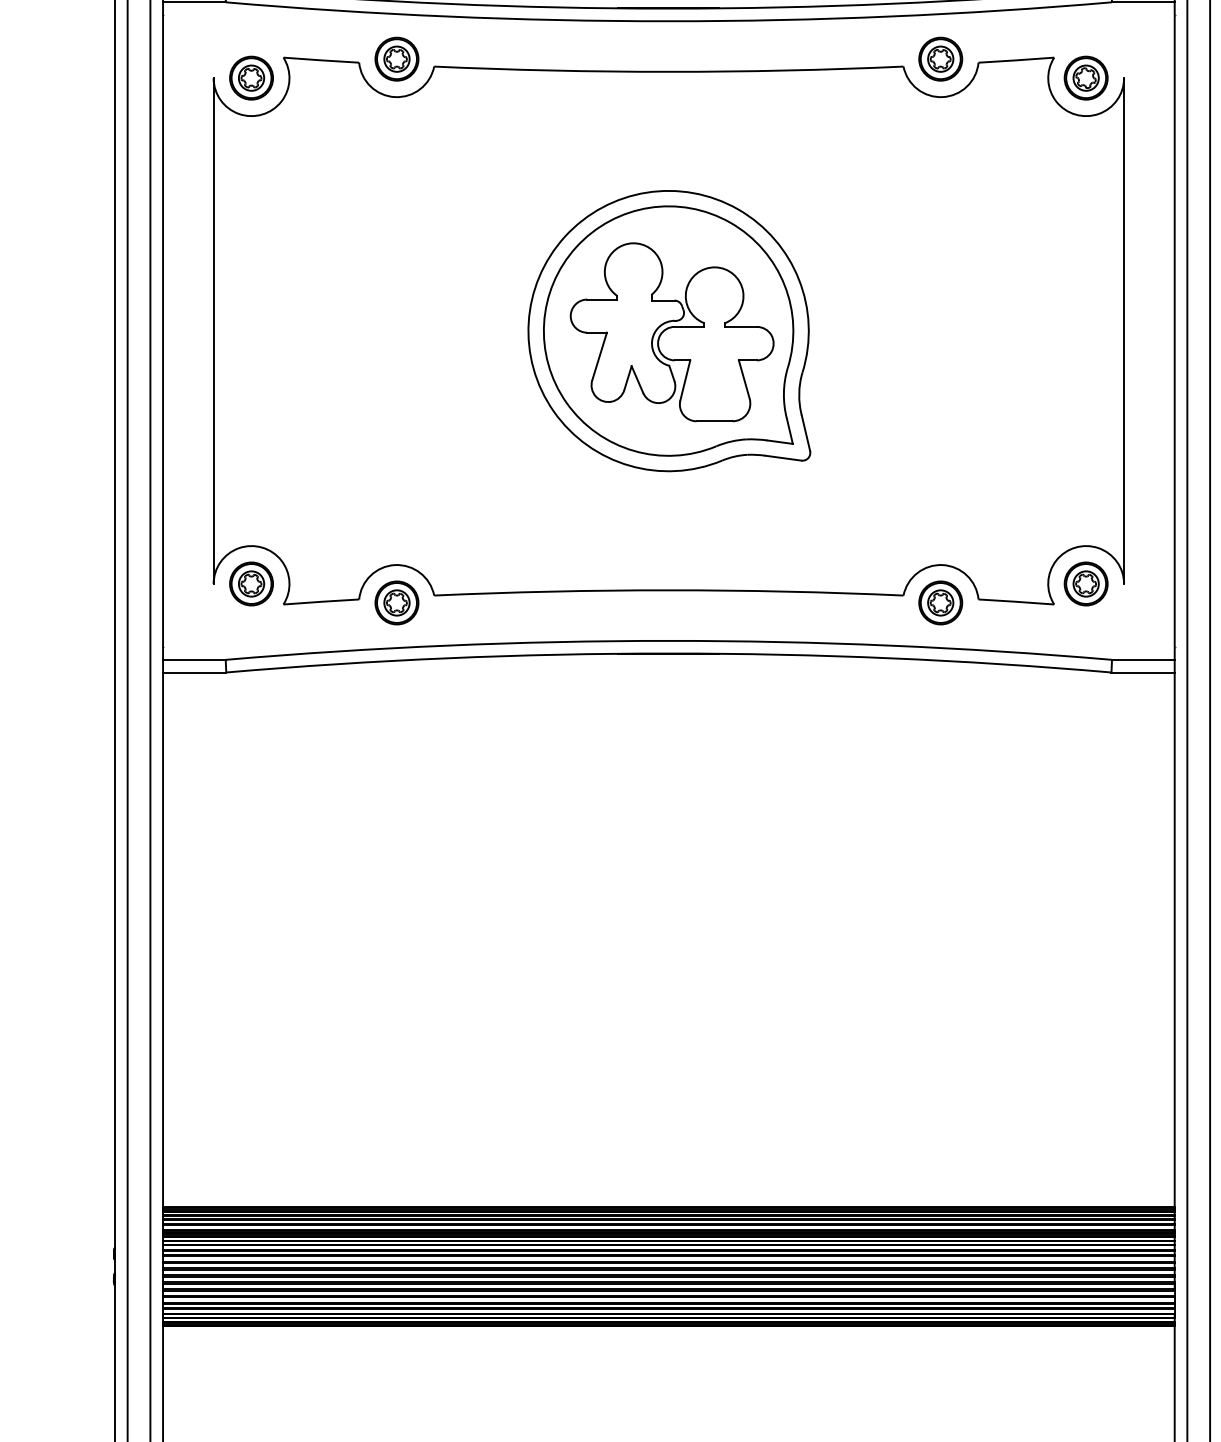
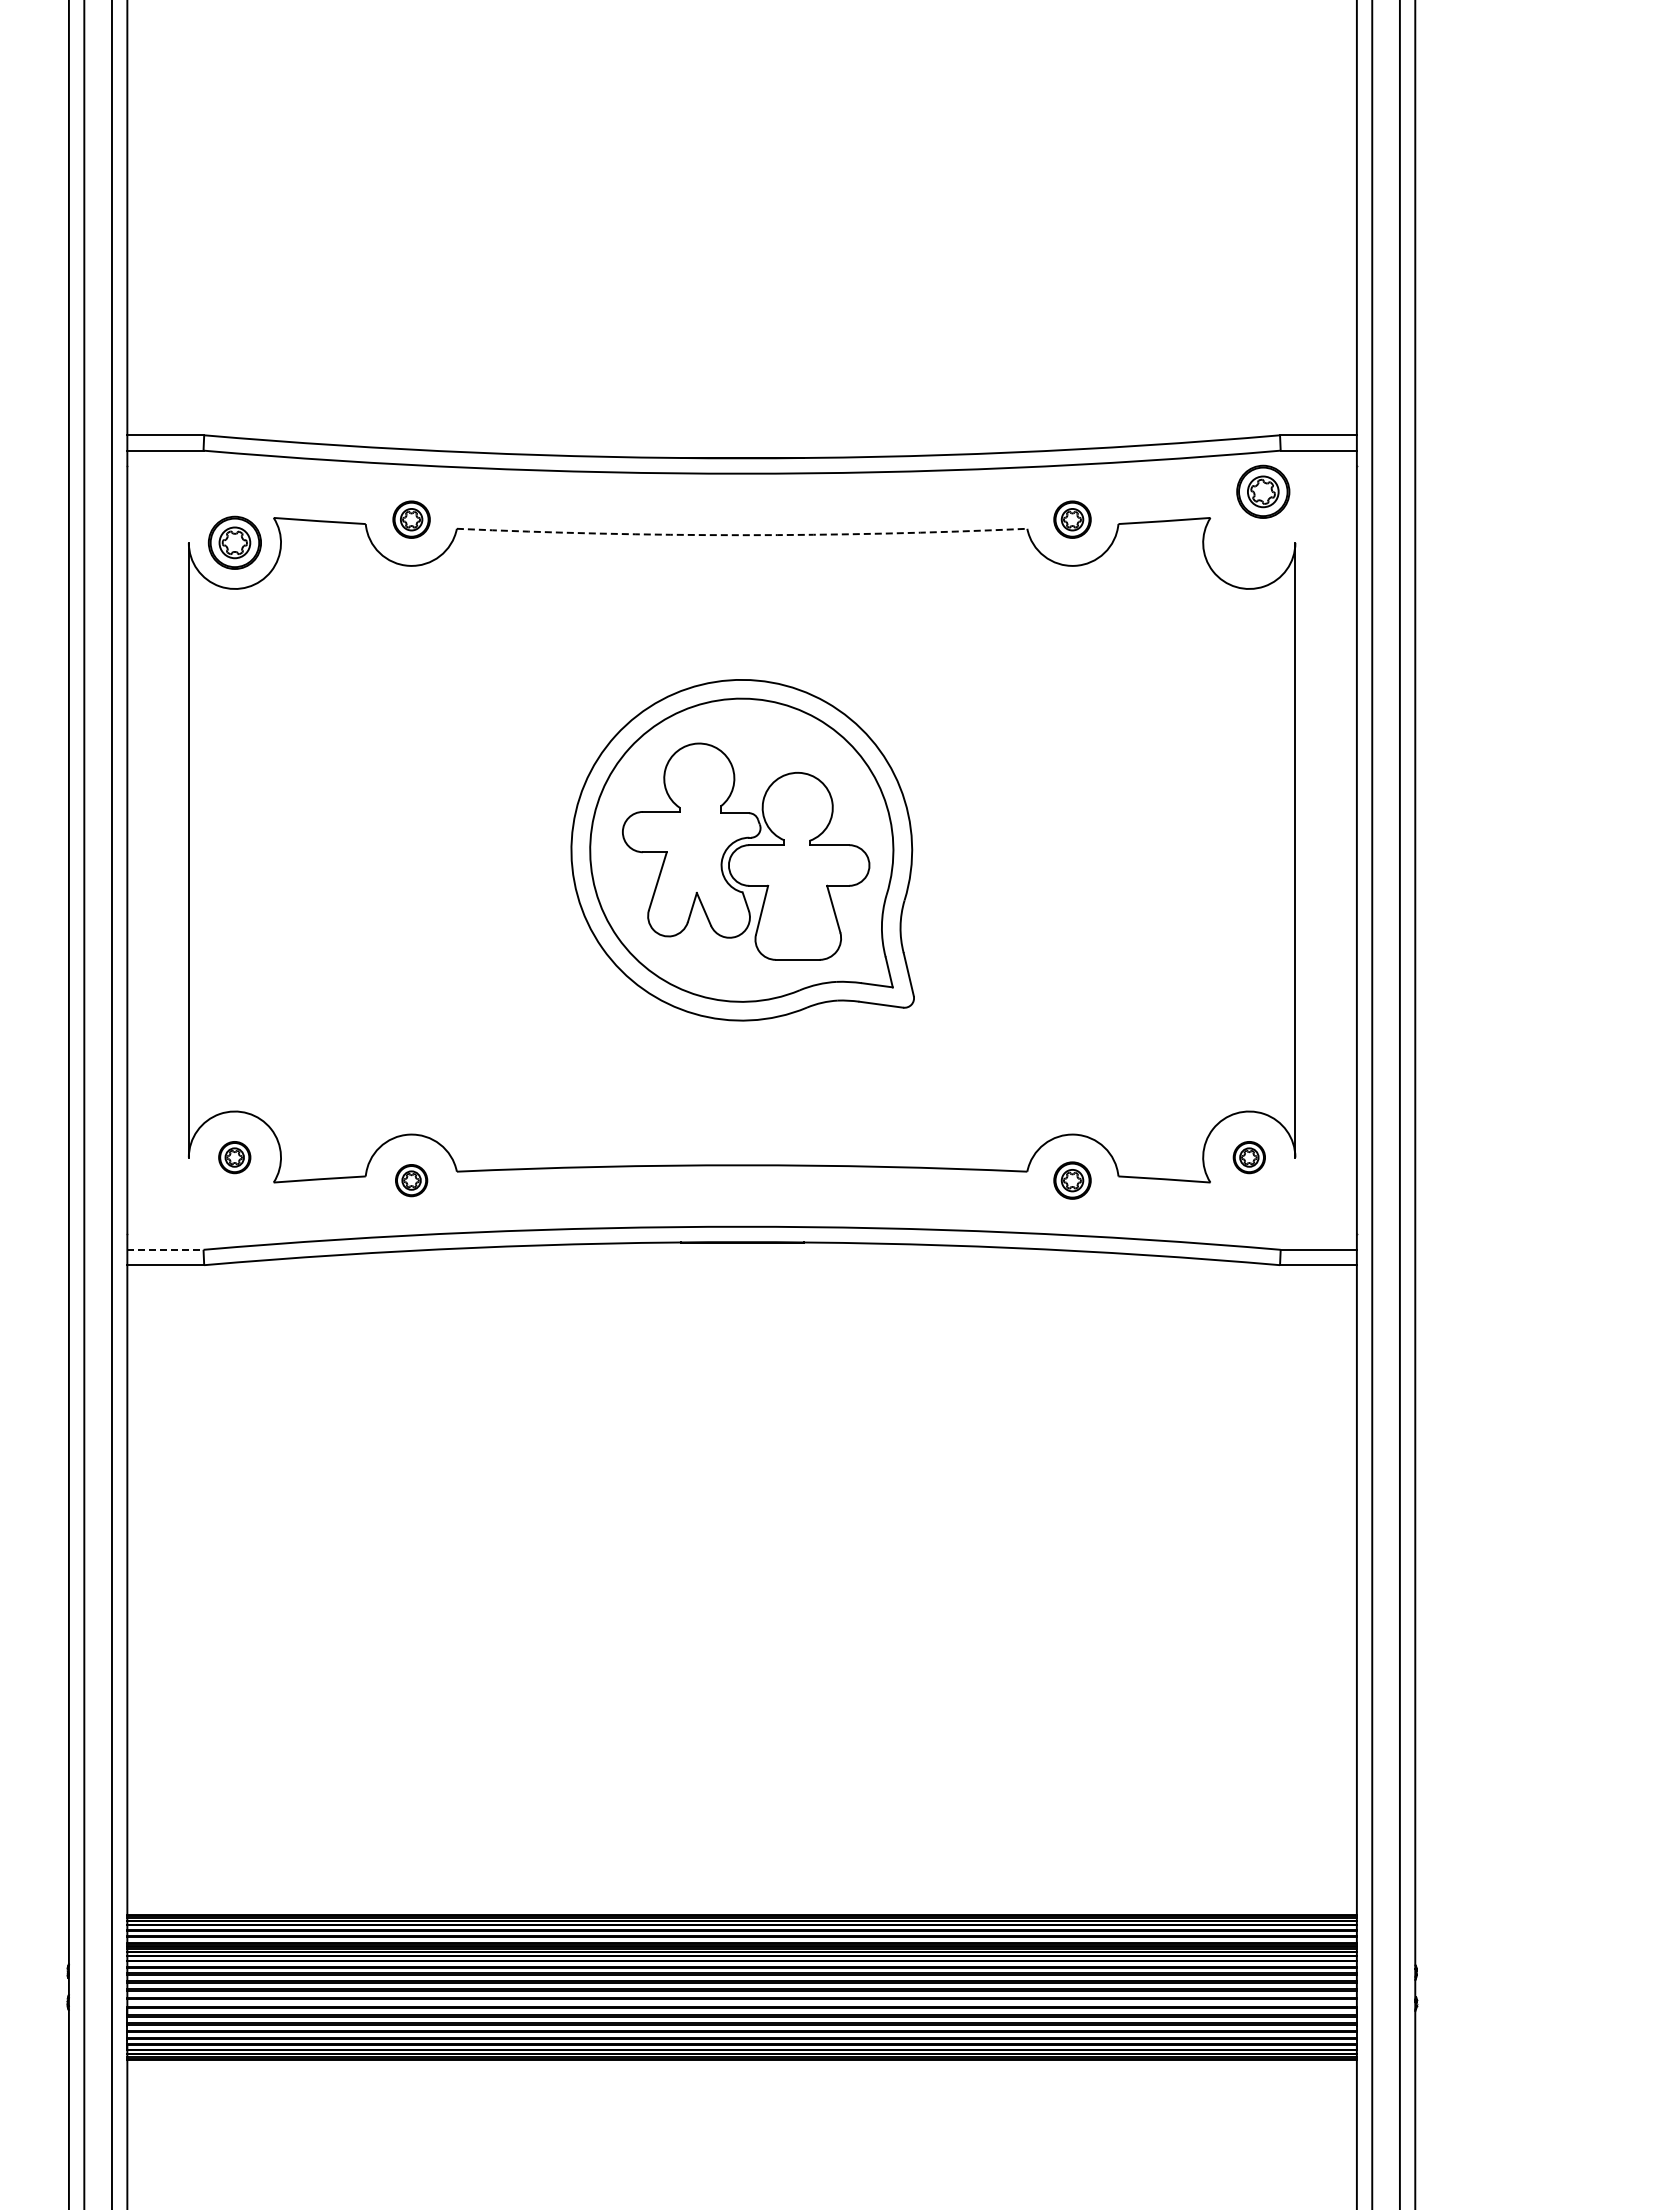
part: (396, 58) -> (411, 519), size x0.7
part: (940, 58) -> (1072, 519), size x0.7
arc: (669, 72) -> (742, 535), solid -> dashed
part: (1086, 77) -> (1263, 491), moved
part: (251, 583) -> (234, 1157), size x0.6
part: (1086, 583) -> (1249, 1157), size x0.6
part: (396, 602) -> (411, 1180), size x0.6
part: (940, 602) -> (1072, 1180), size x0.7
line: (194, 659) -> (165, 1249), solid -> dashed

